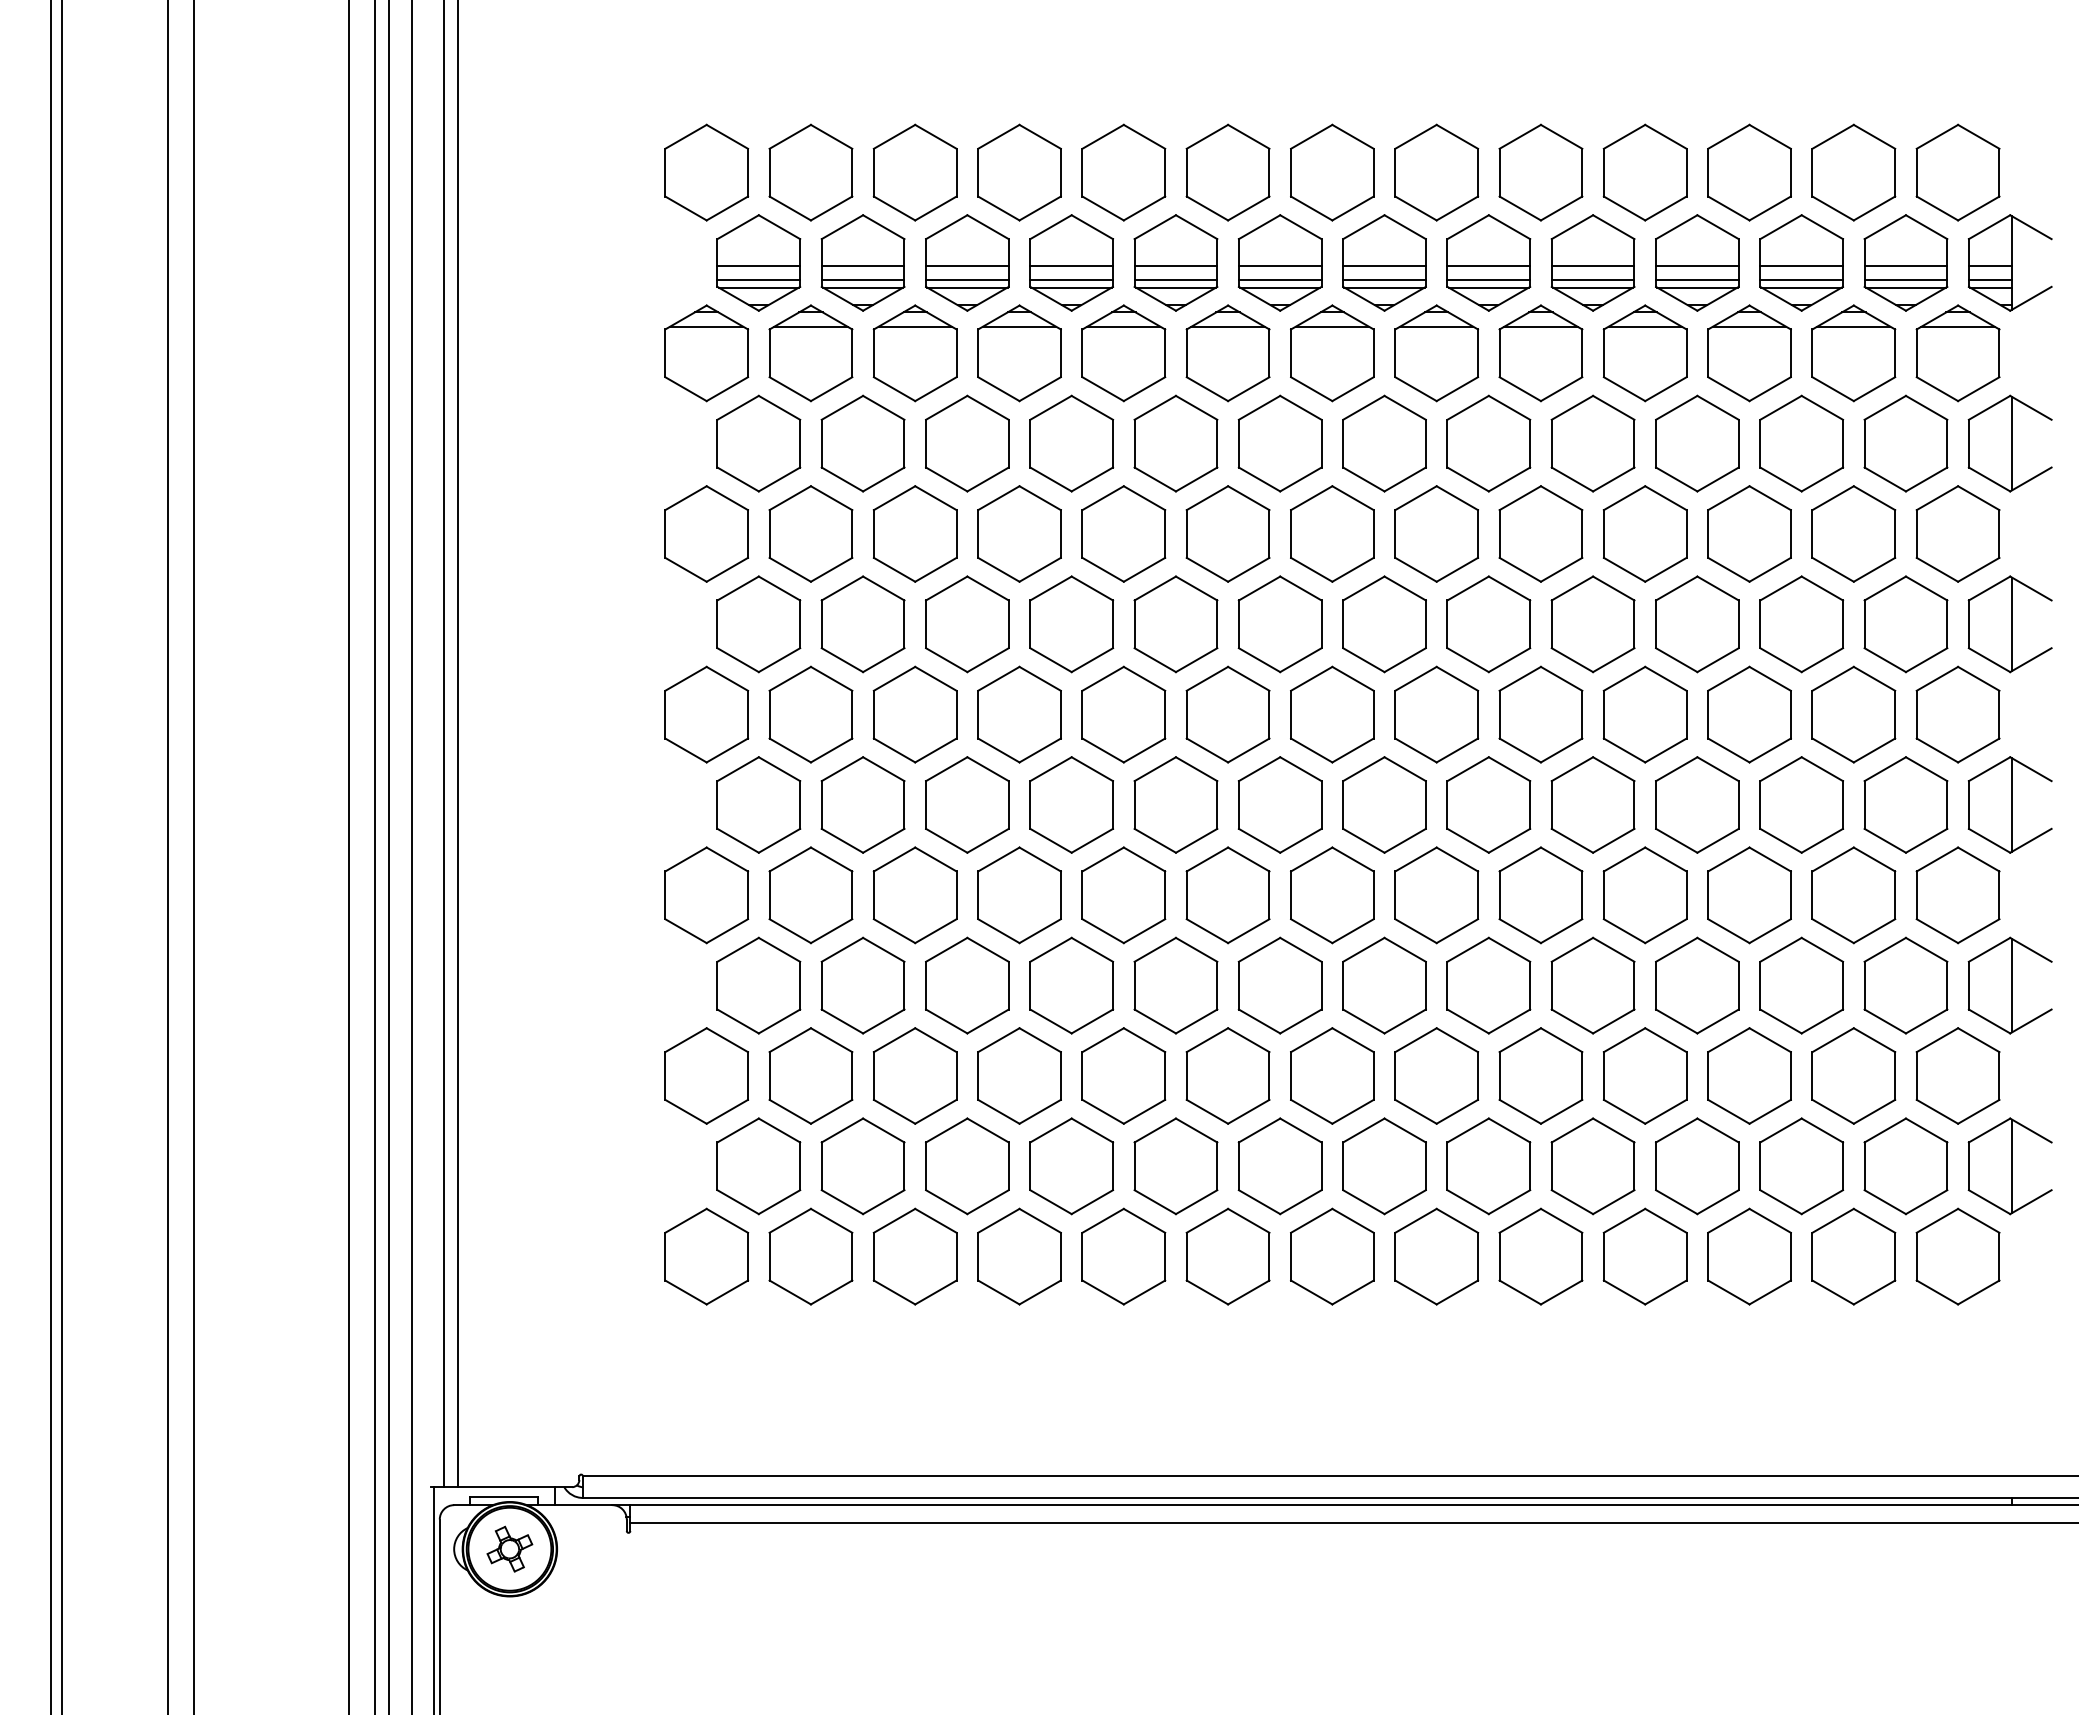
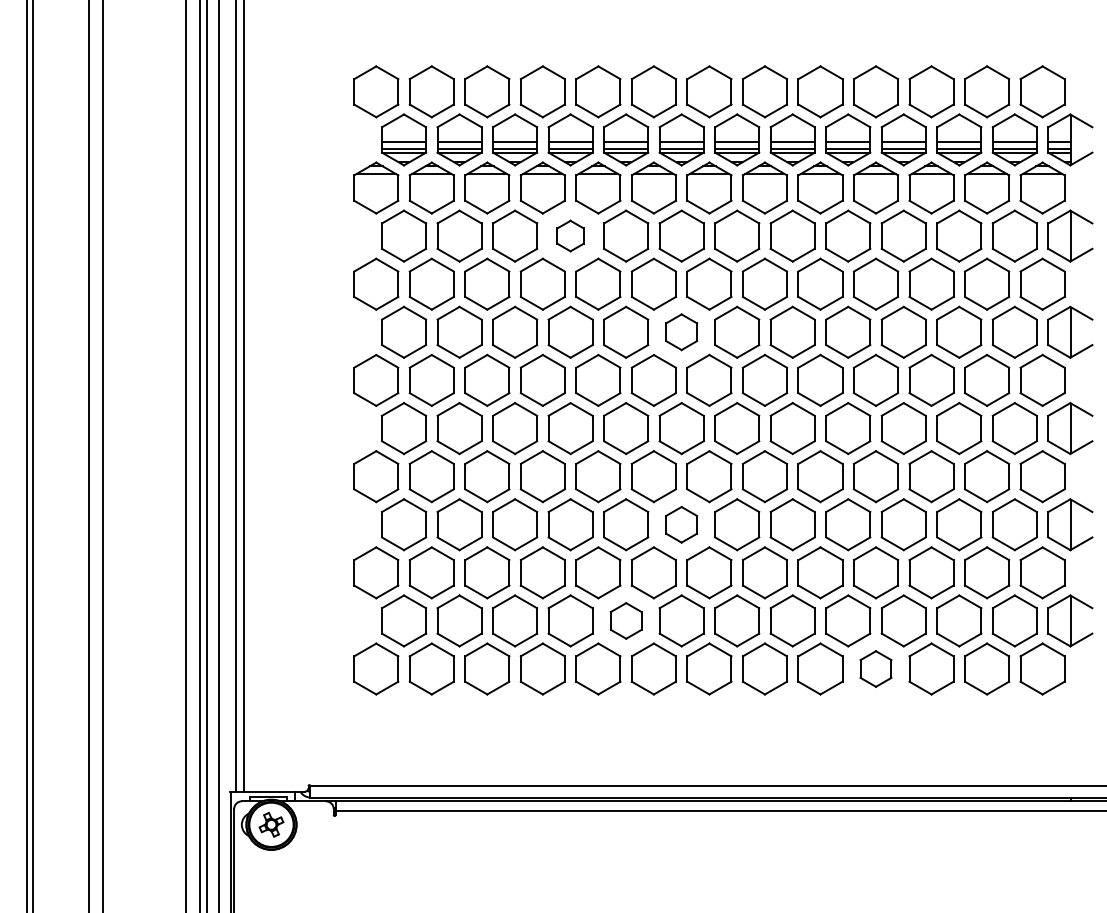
part: (1071, 442) -> (570, 235), size x0.6
part: (1279, 622) -> (681, 331), size x0.7
part: (1279, 985) -> (681, 524), size x0.7
part: (1176, 1165) -> (626, 620), size x0.7
part: (1644, 1255) -> (875, 668), size x0.7

